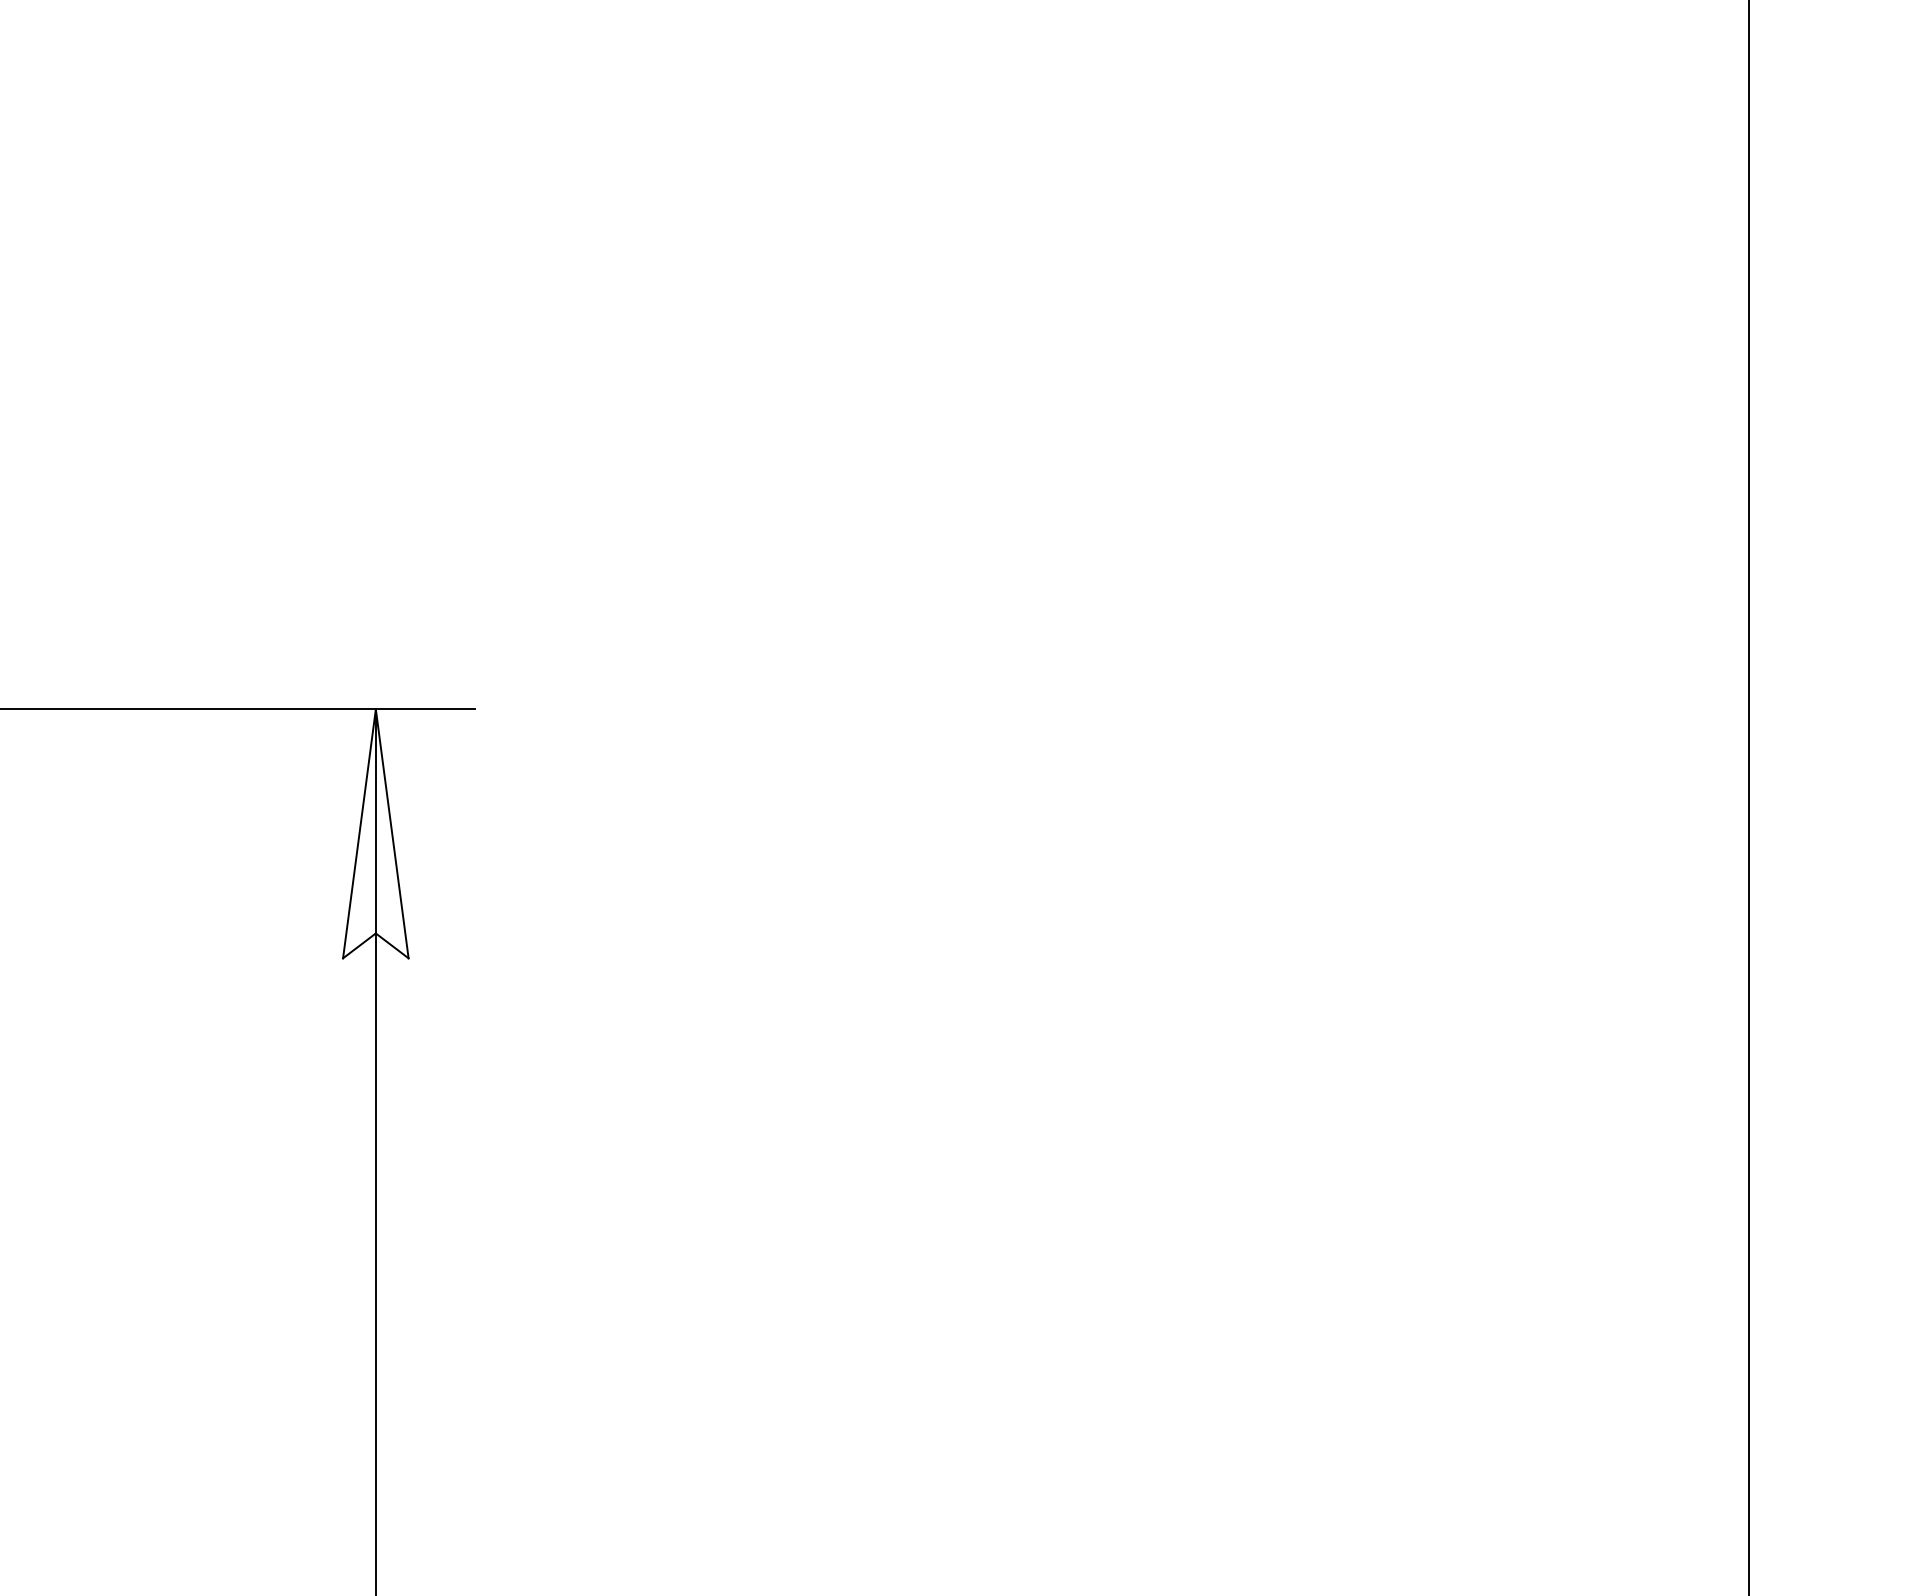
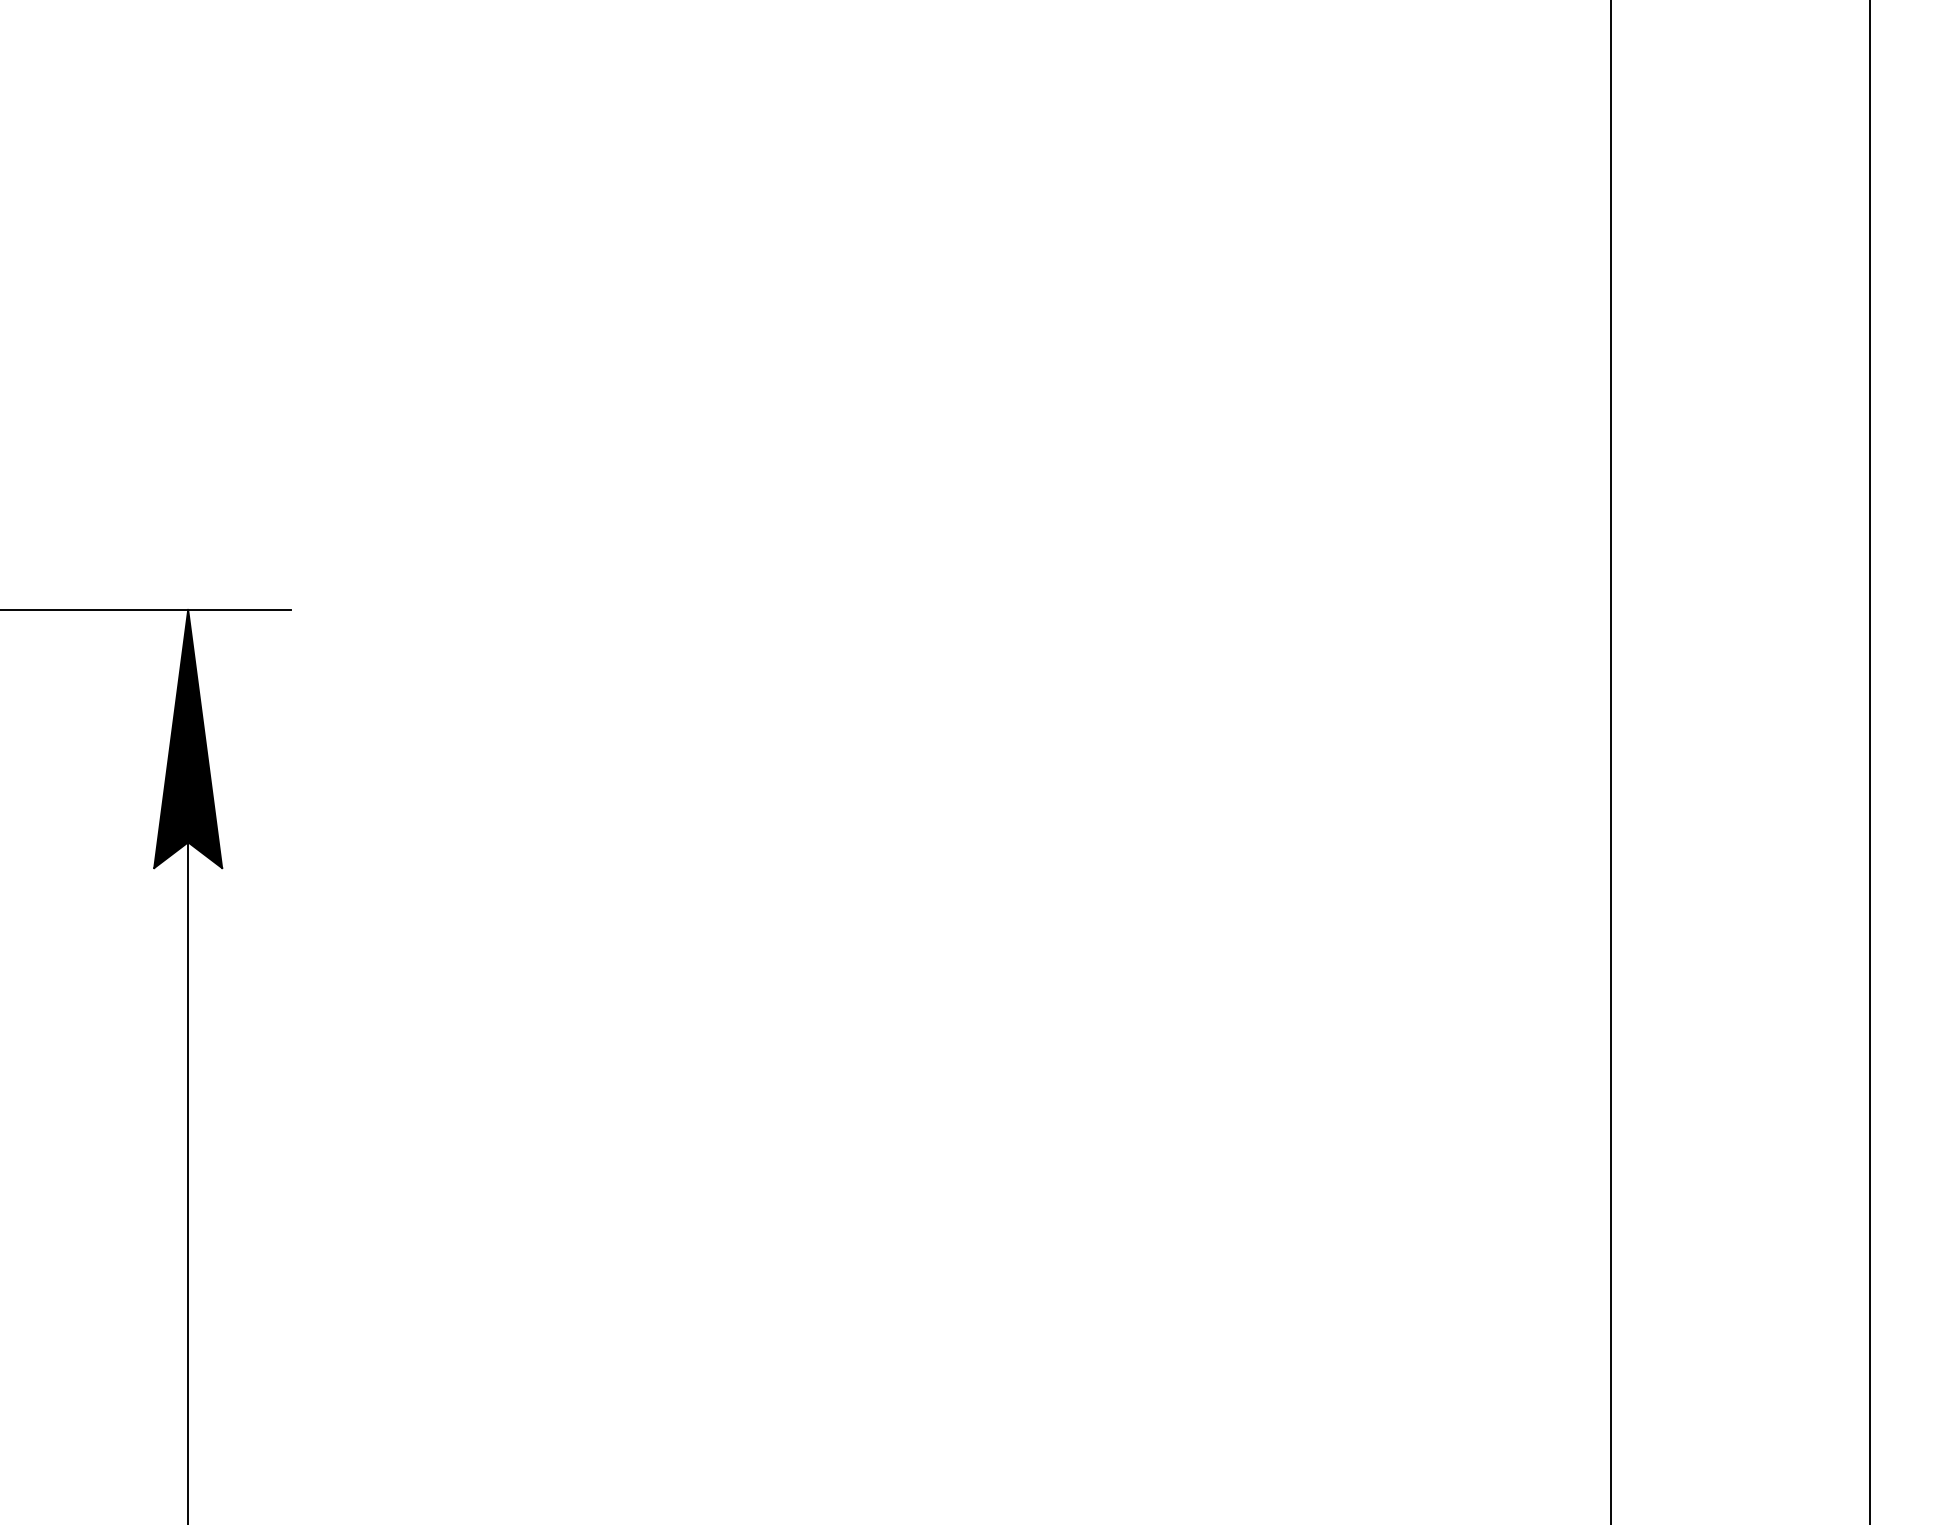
fill: (375, 833) -> (187, 738), added

